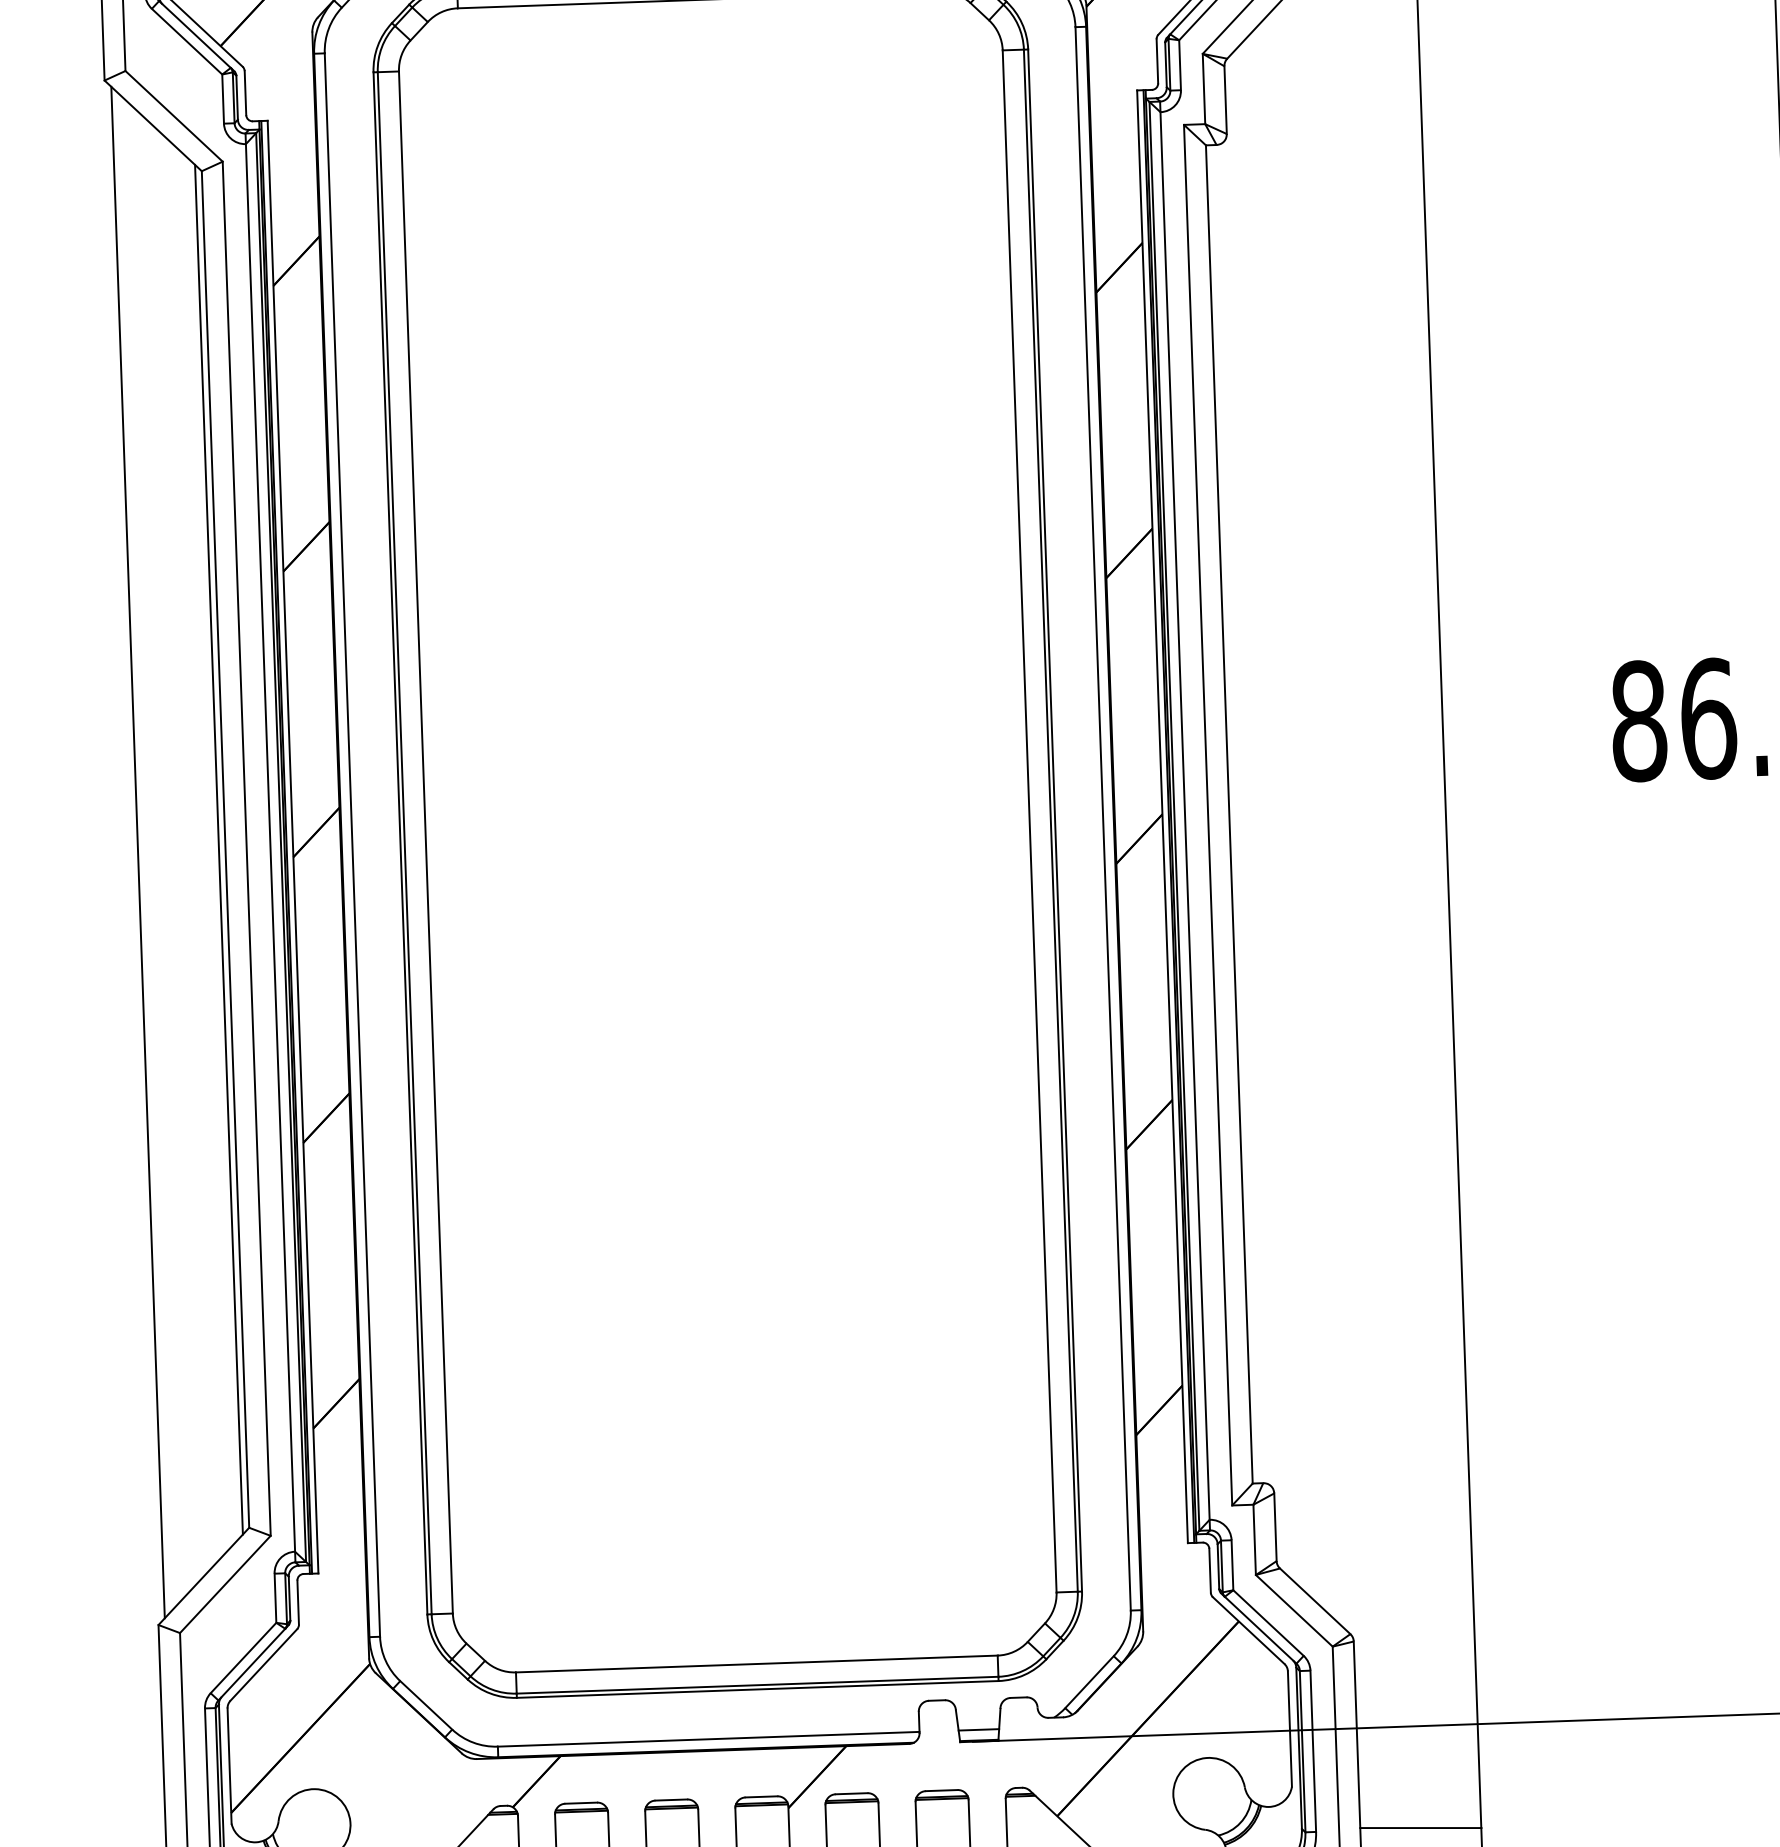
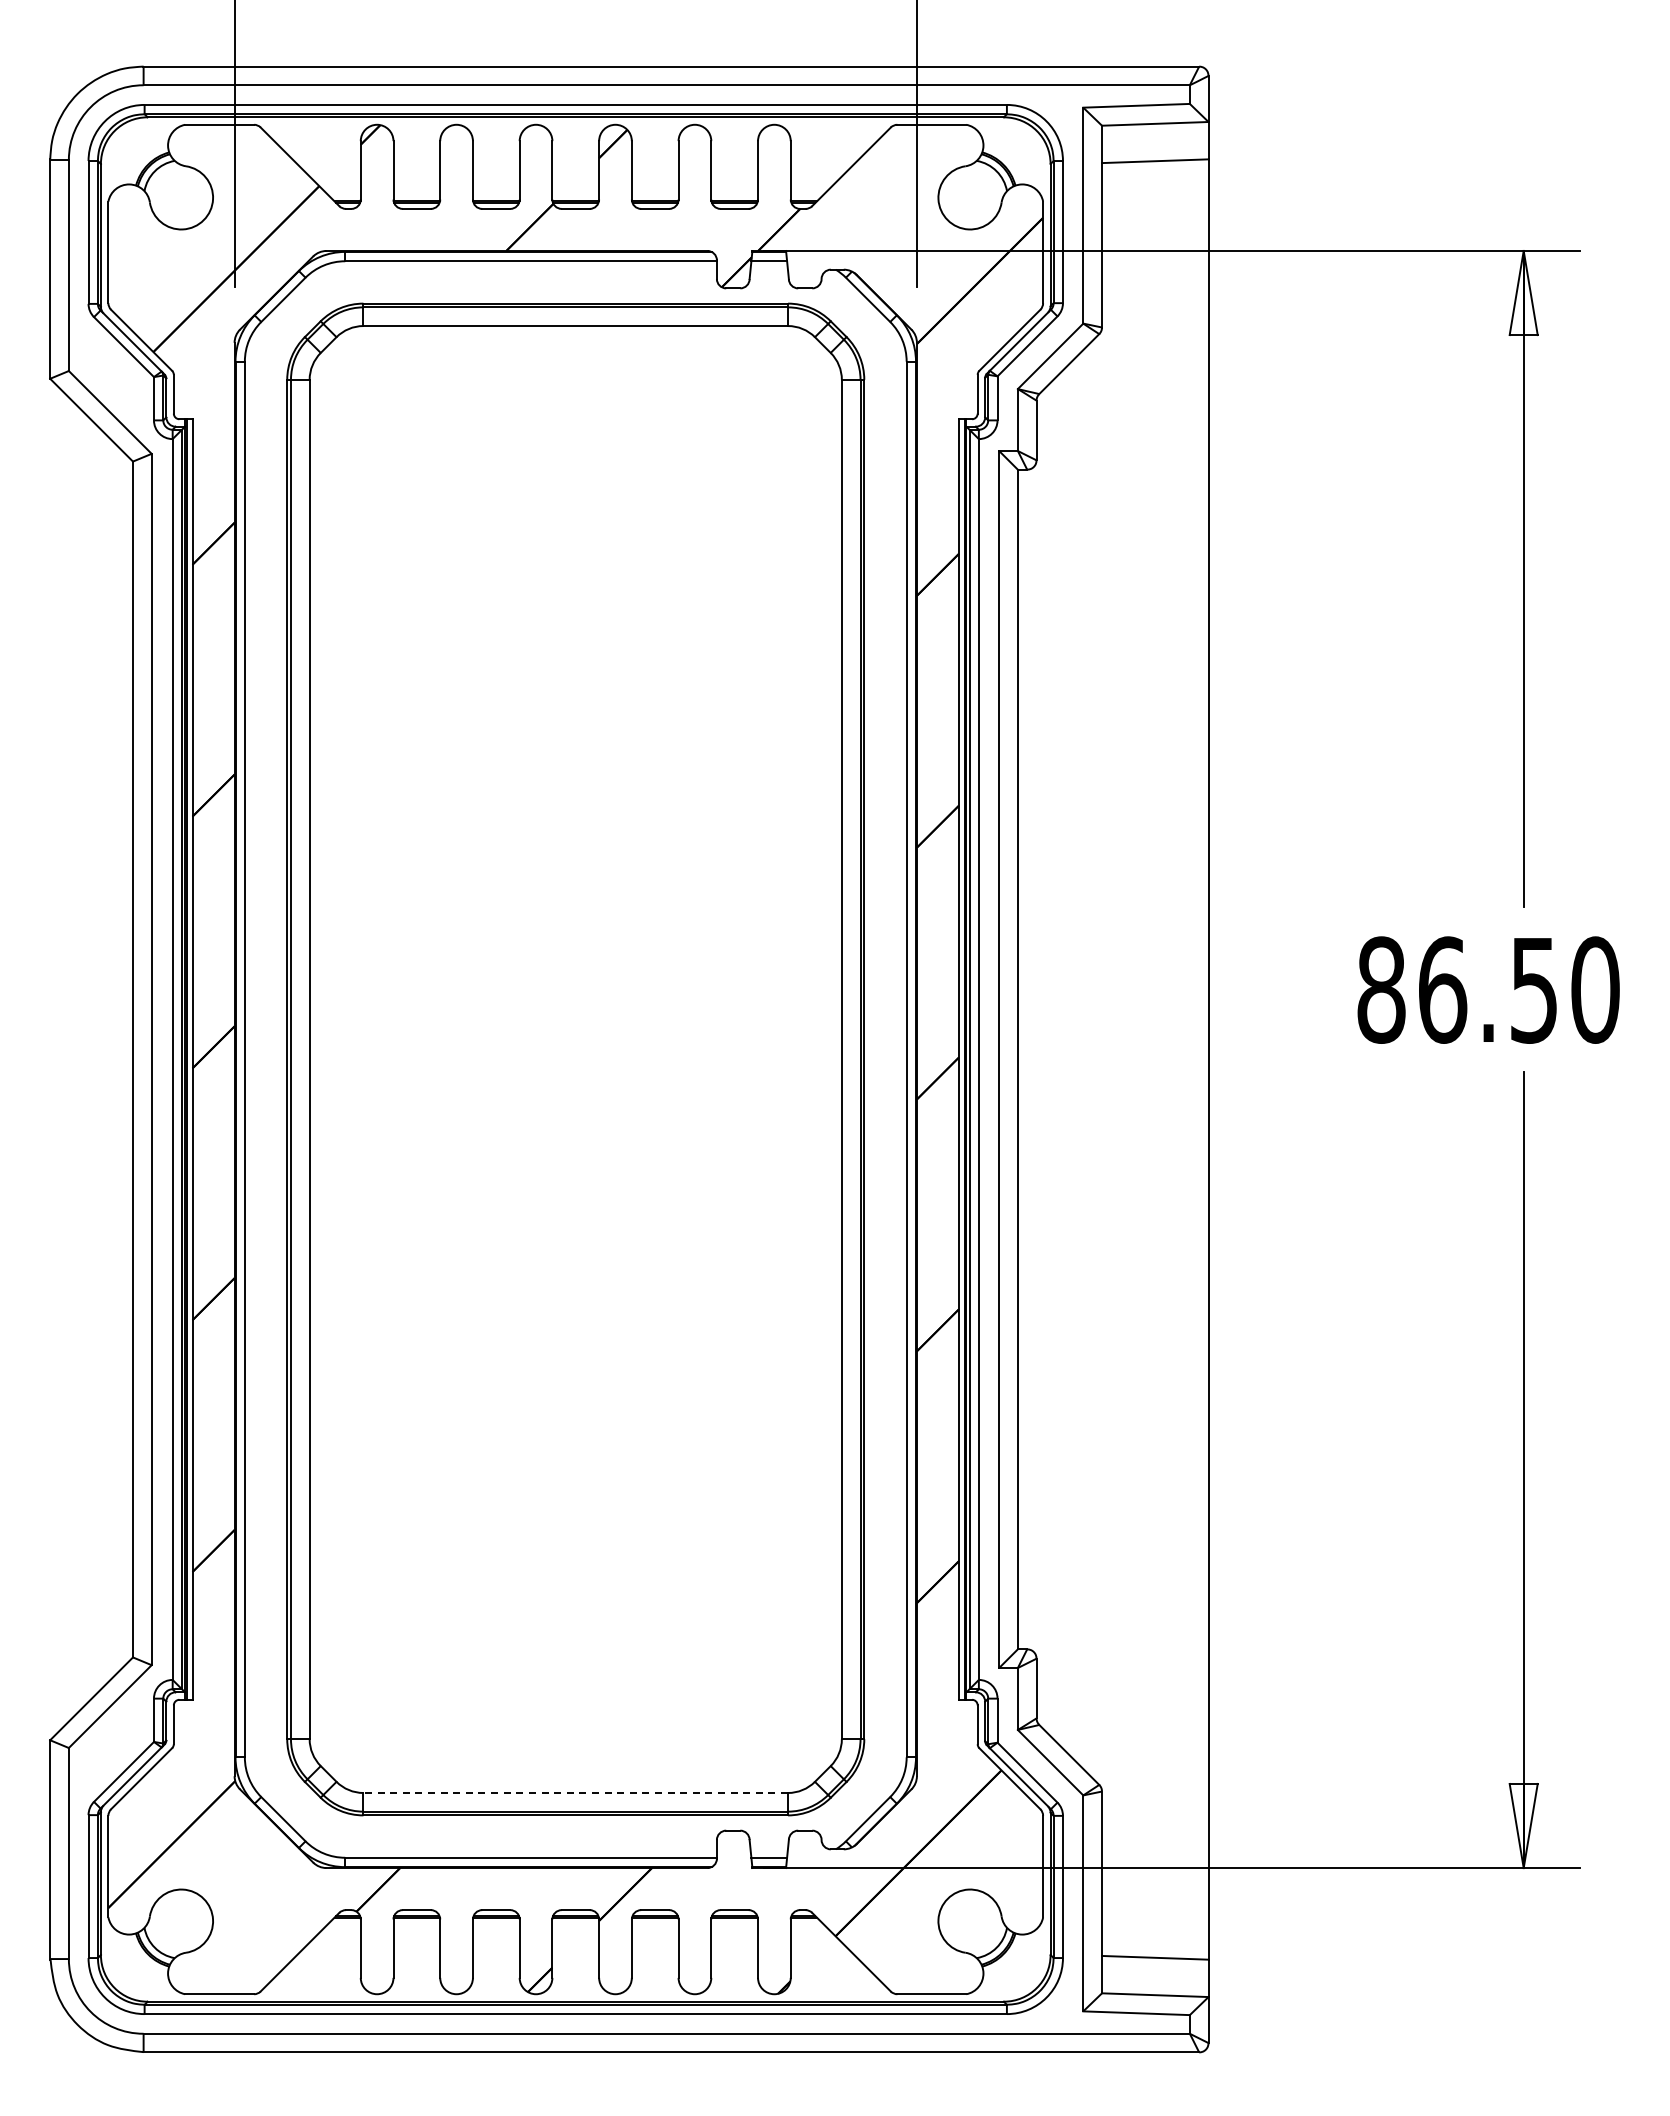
line: (219, 849) -> (127, 1059), removed
line: (137, 852) -> (55, 1059), removed
line: (756, 1663) -> (575, 1792), solid -> dashed

